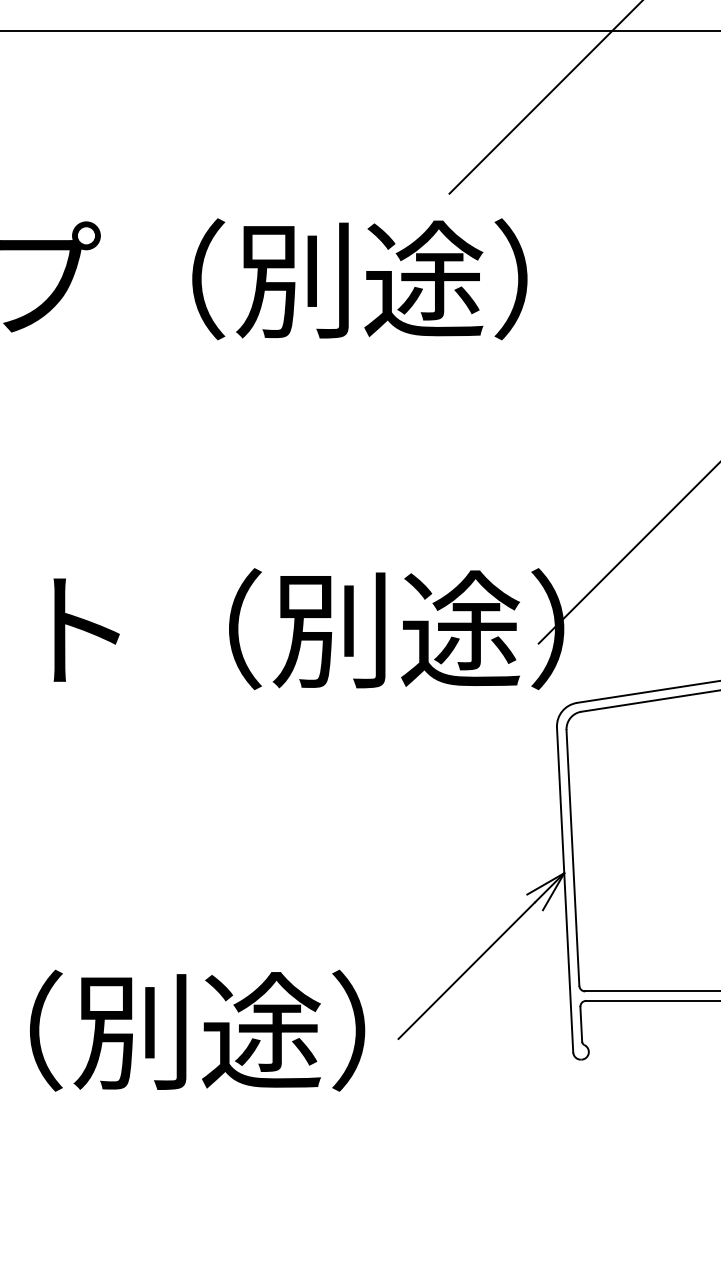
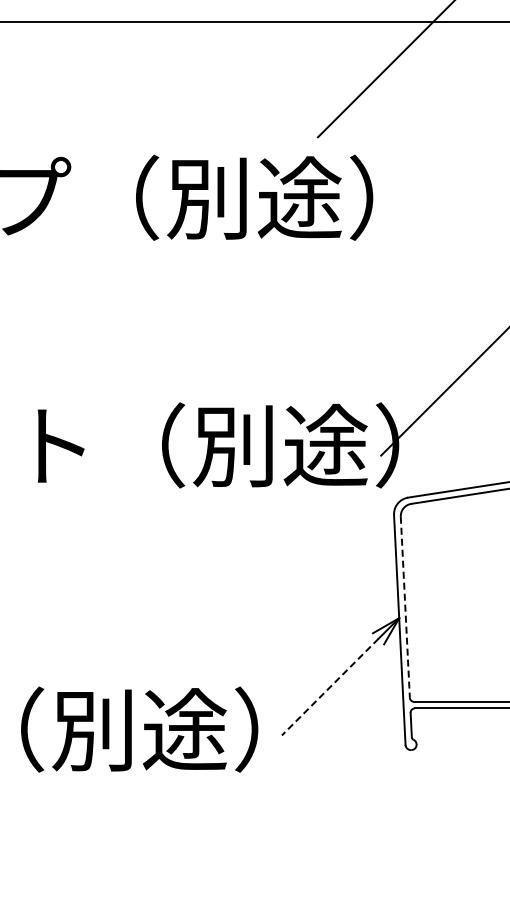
line: (573, 858) -> (405, 607), solid -> dashed
line: (465, 971) -> (329, 687), solid -> dashed

